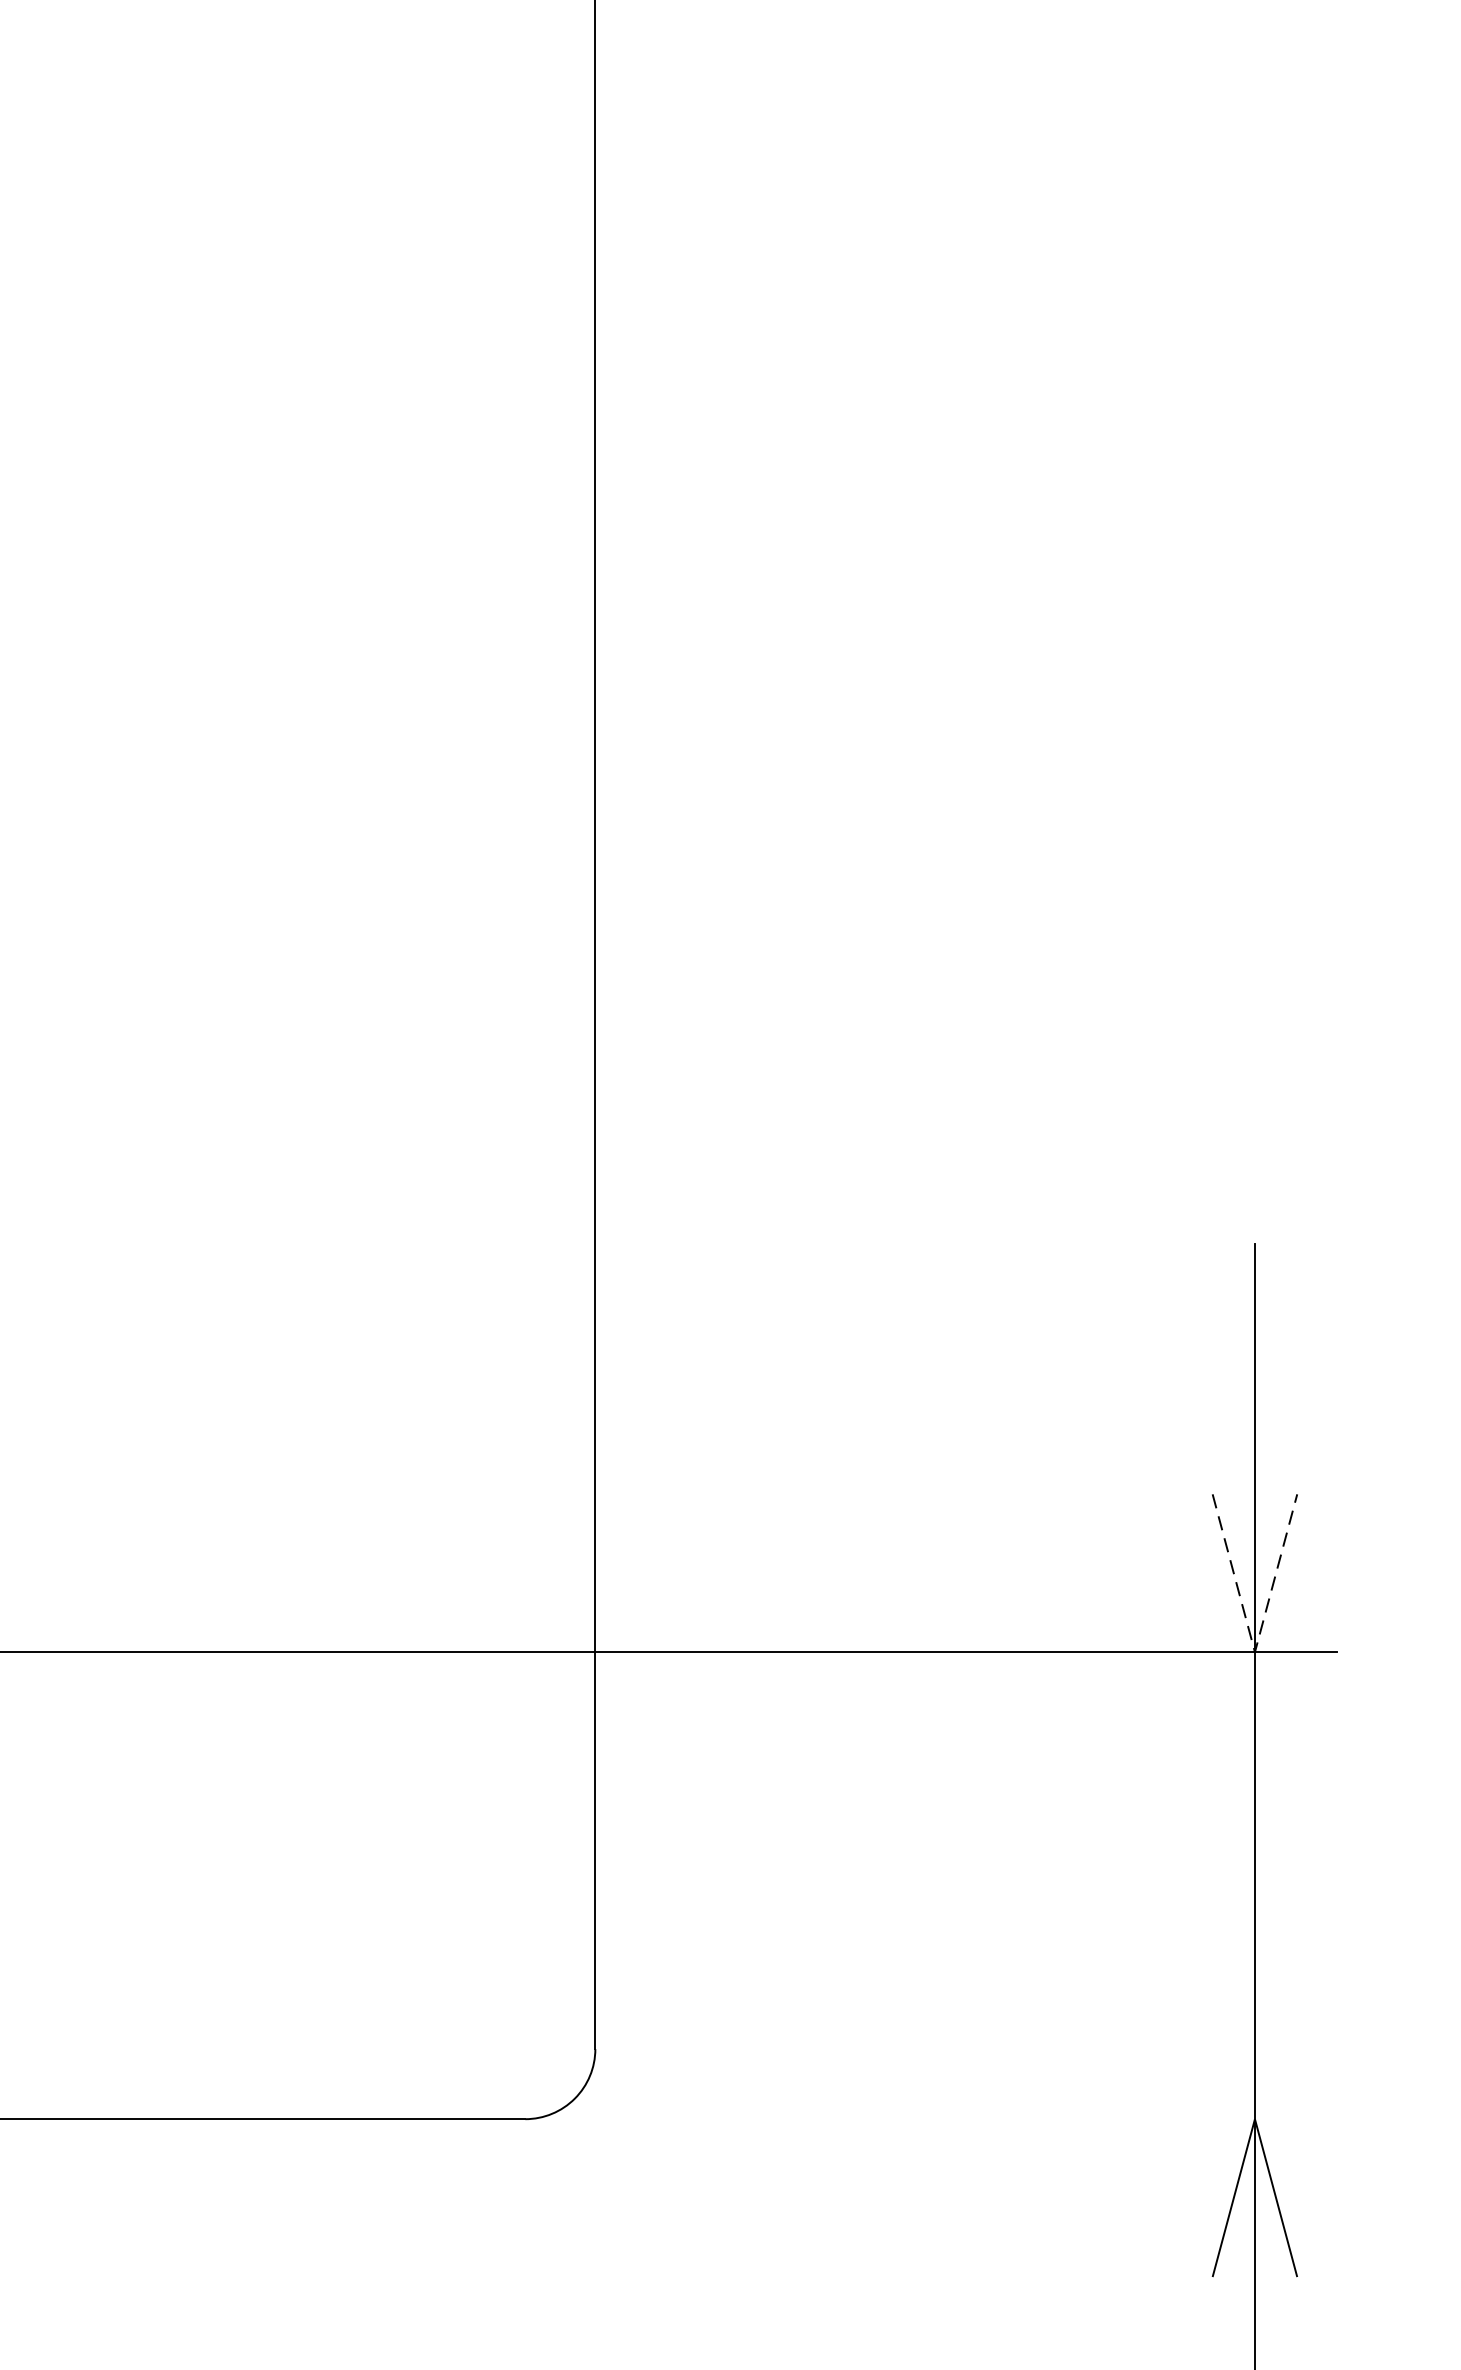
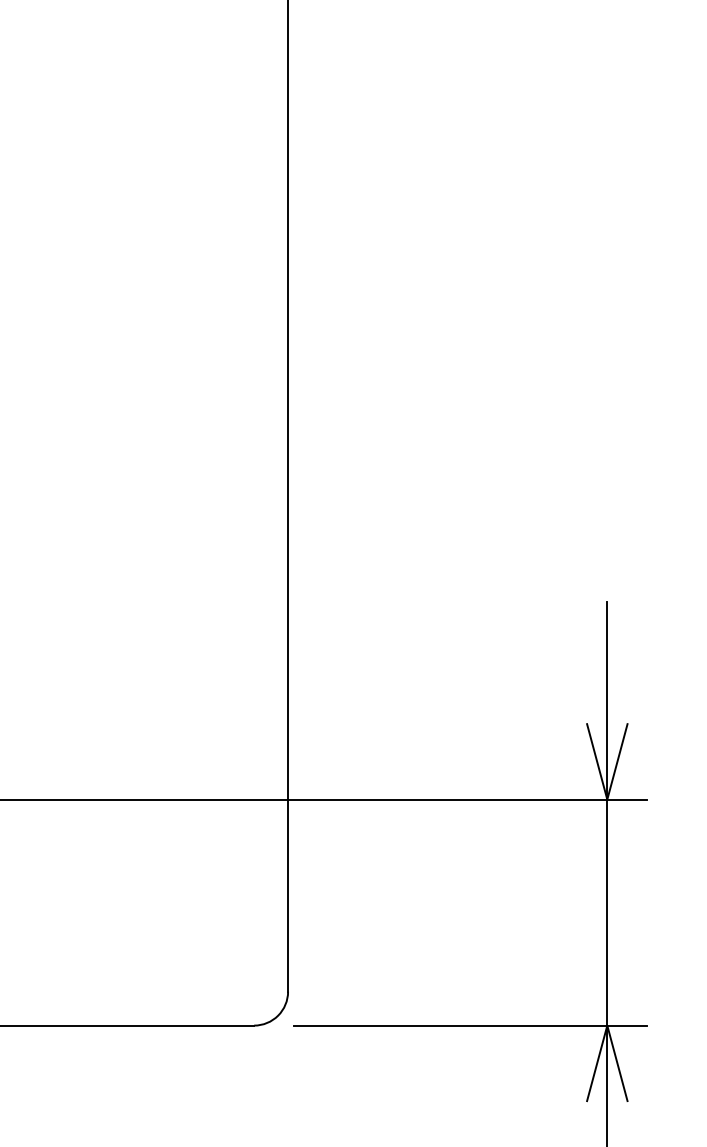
line: (1255, 1651) -> (607, 799), dashed -> solid
line: (970, 2118) -> (469, 1025), added

